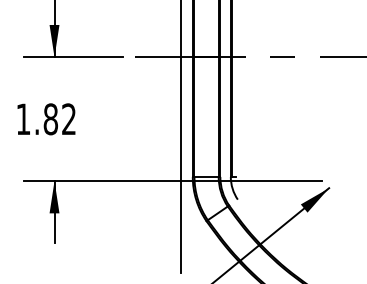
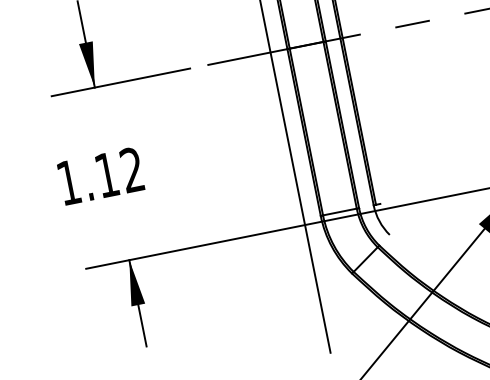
text: (50, 119) -> (106, 175), 1.82 -> 1.12

